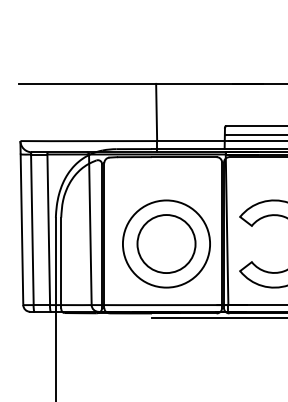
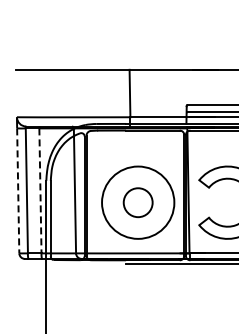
line: (22, 230) -> (18, 191), solid -> dashed
line: (48, 230) -> (40, 191), solid -> dashed
circle: (166, 243) -> (138, 202), size x0.6

